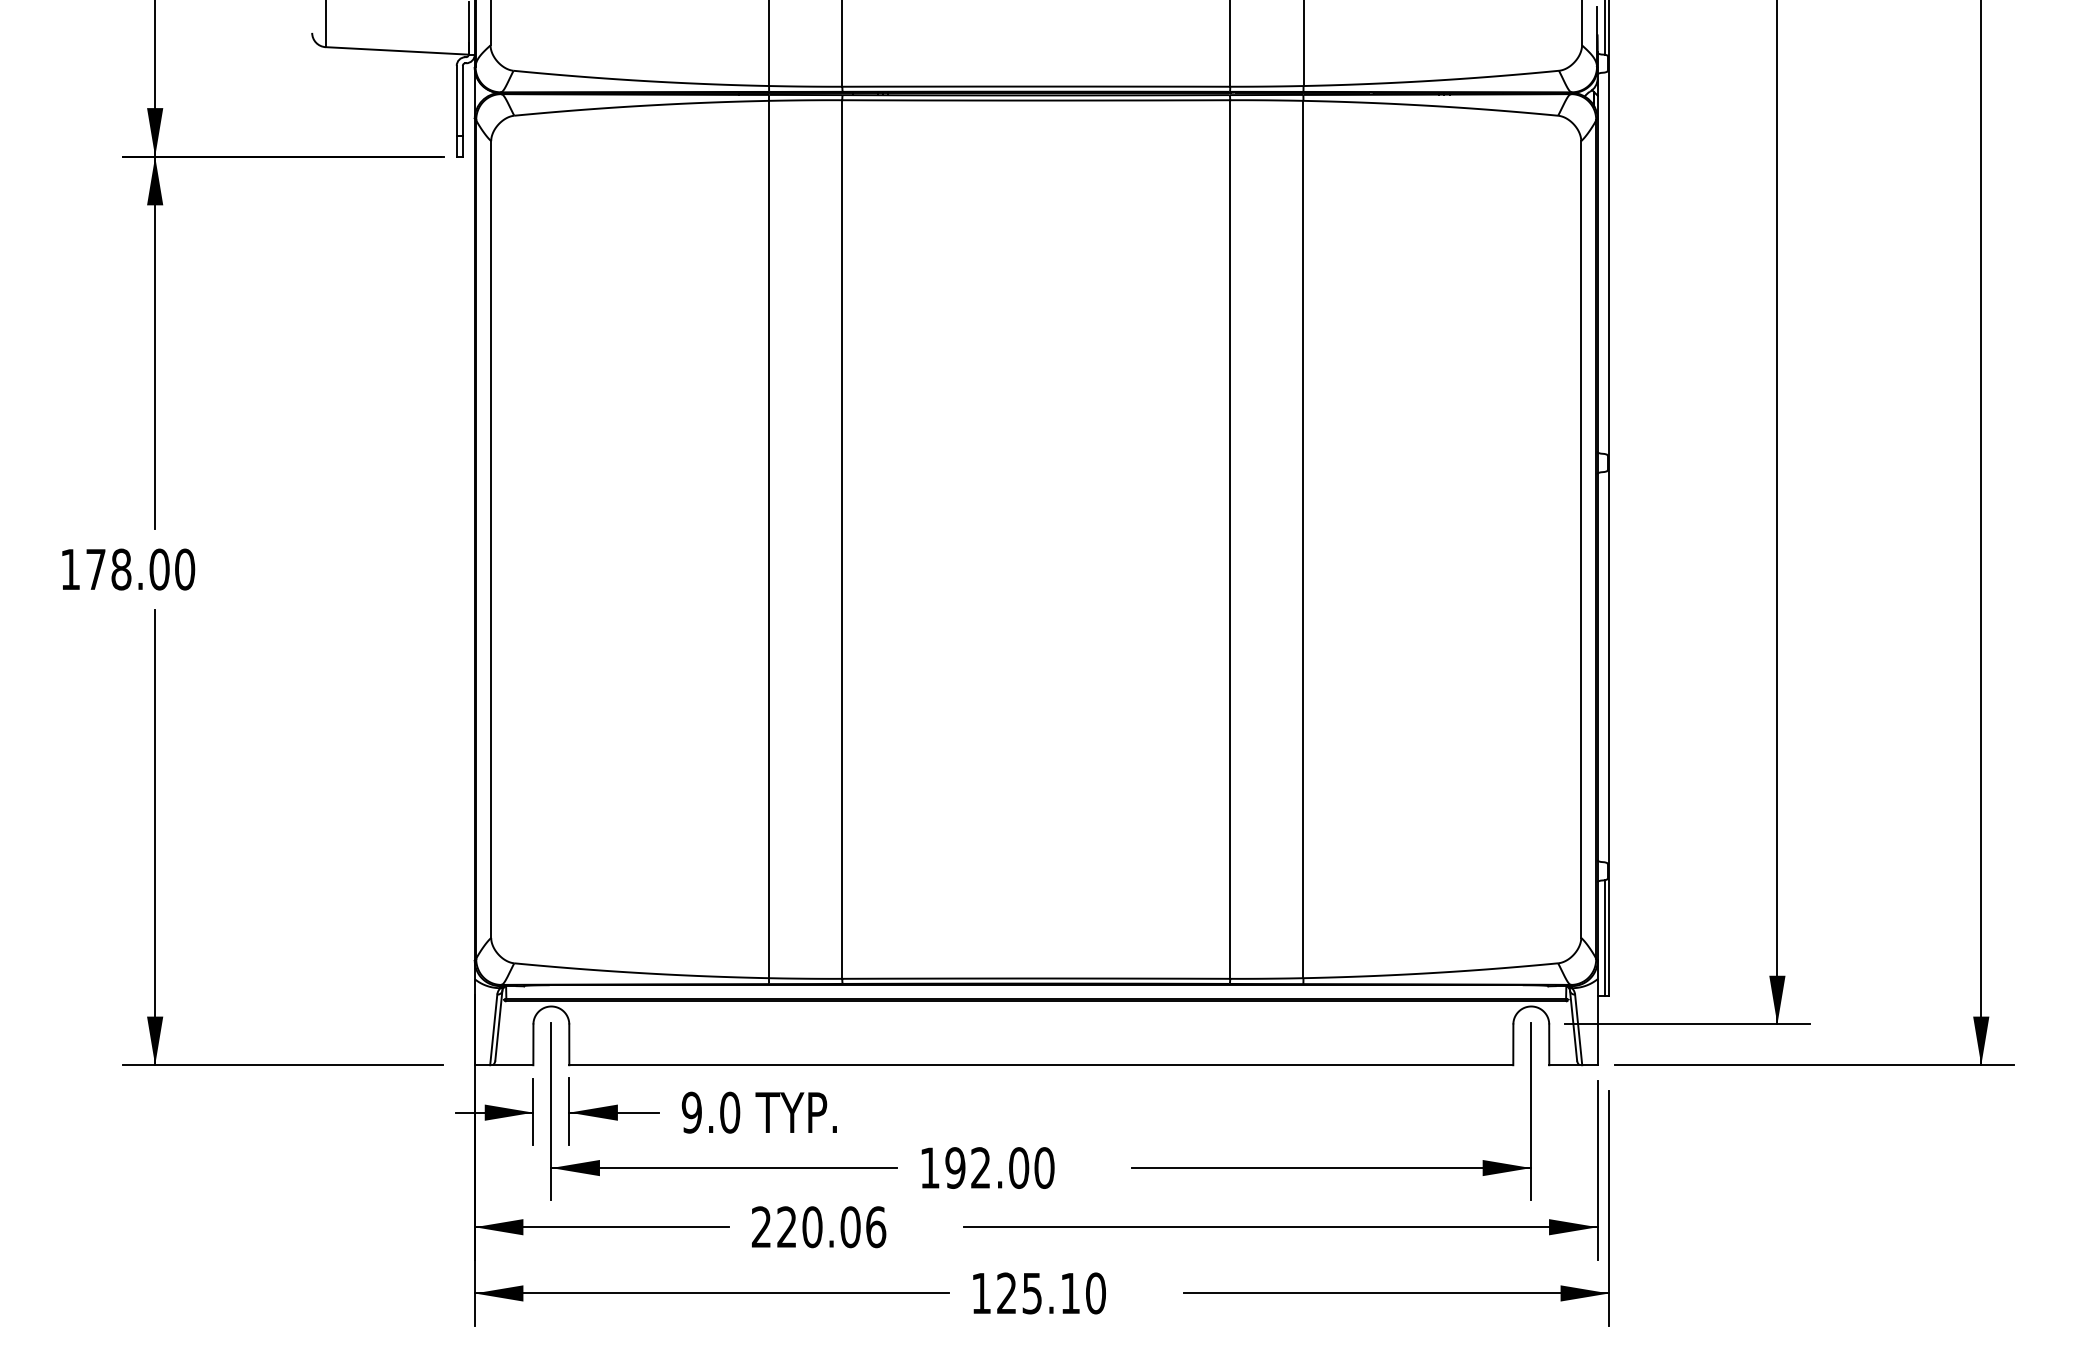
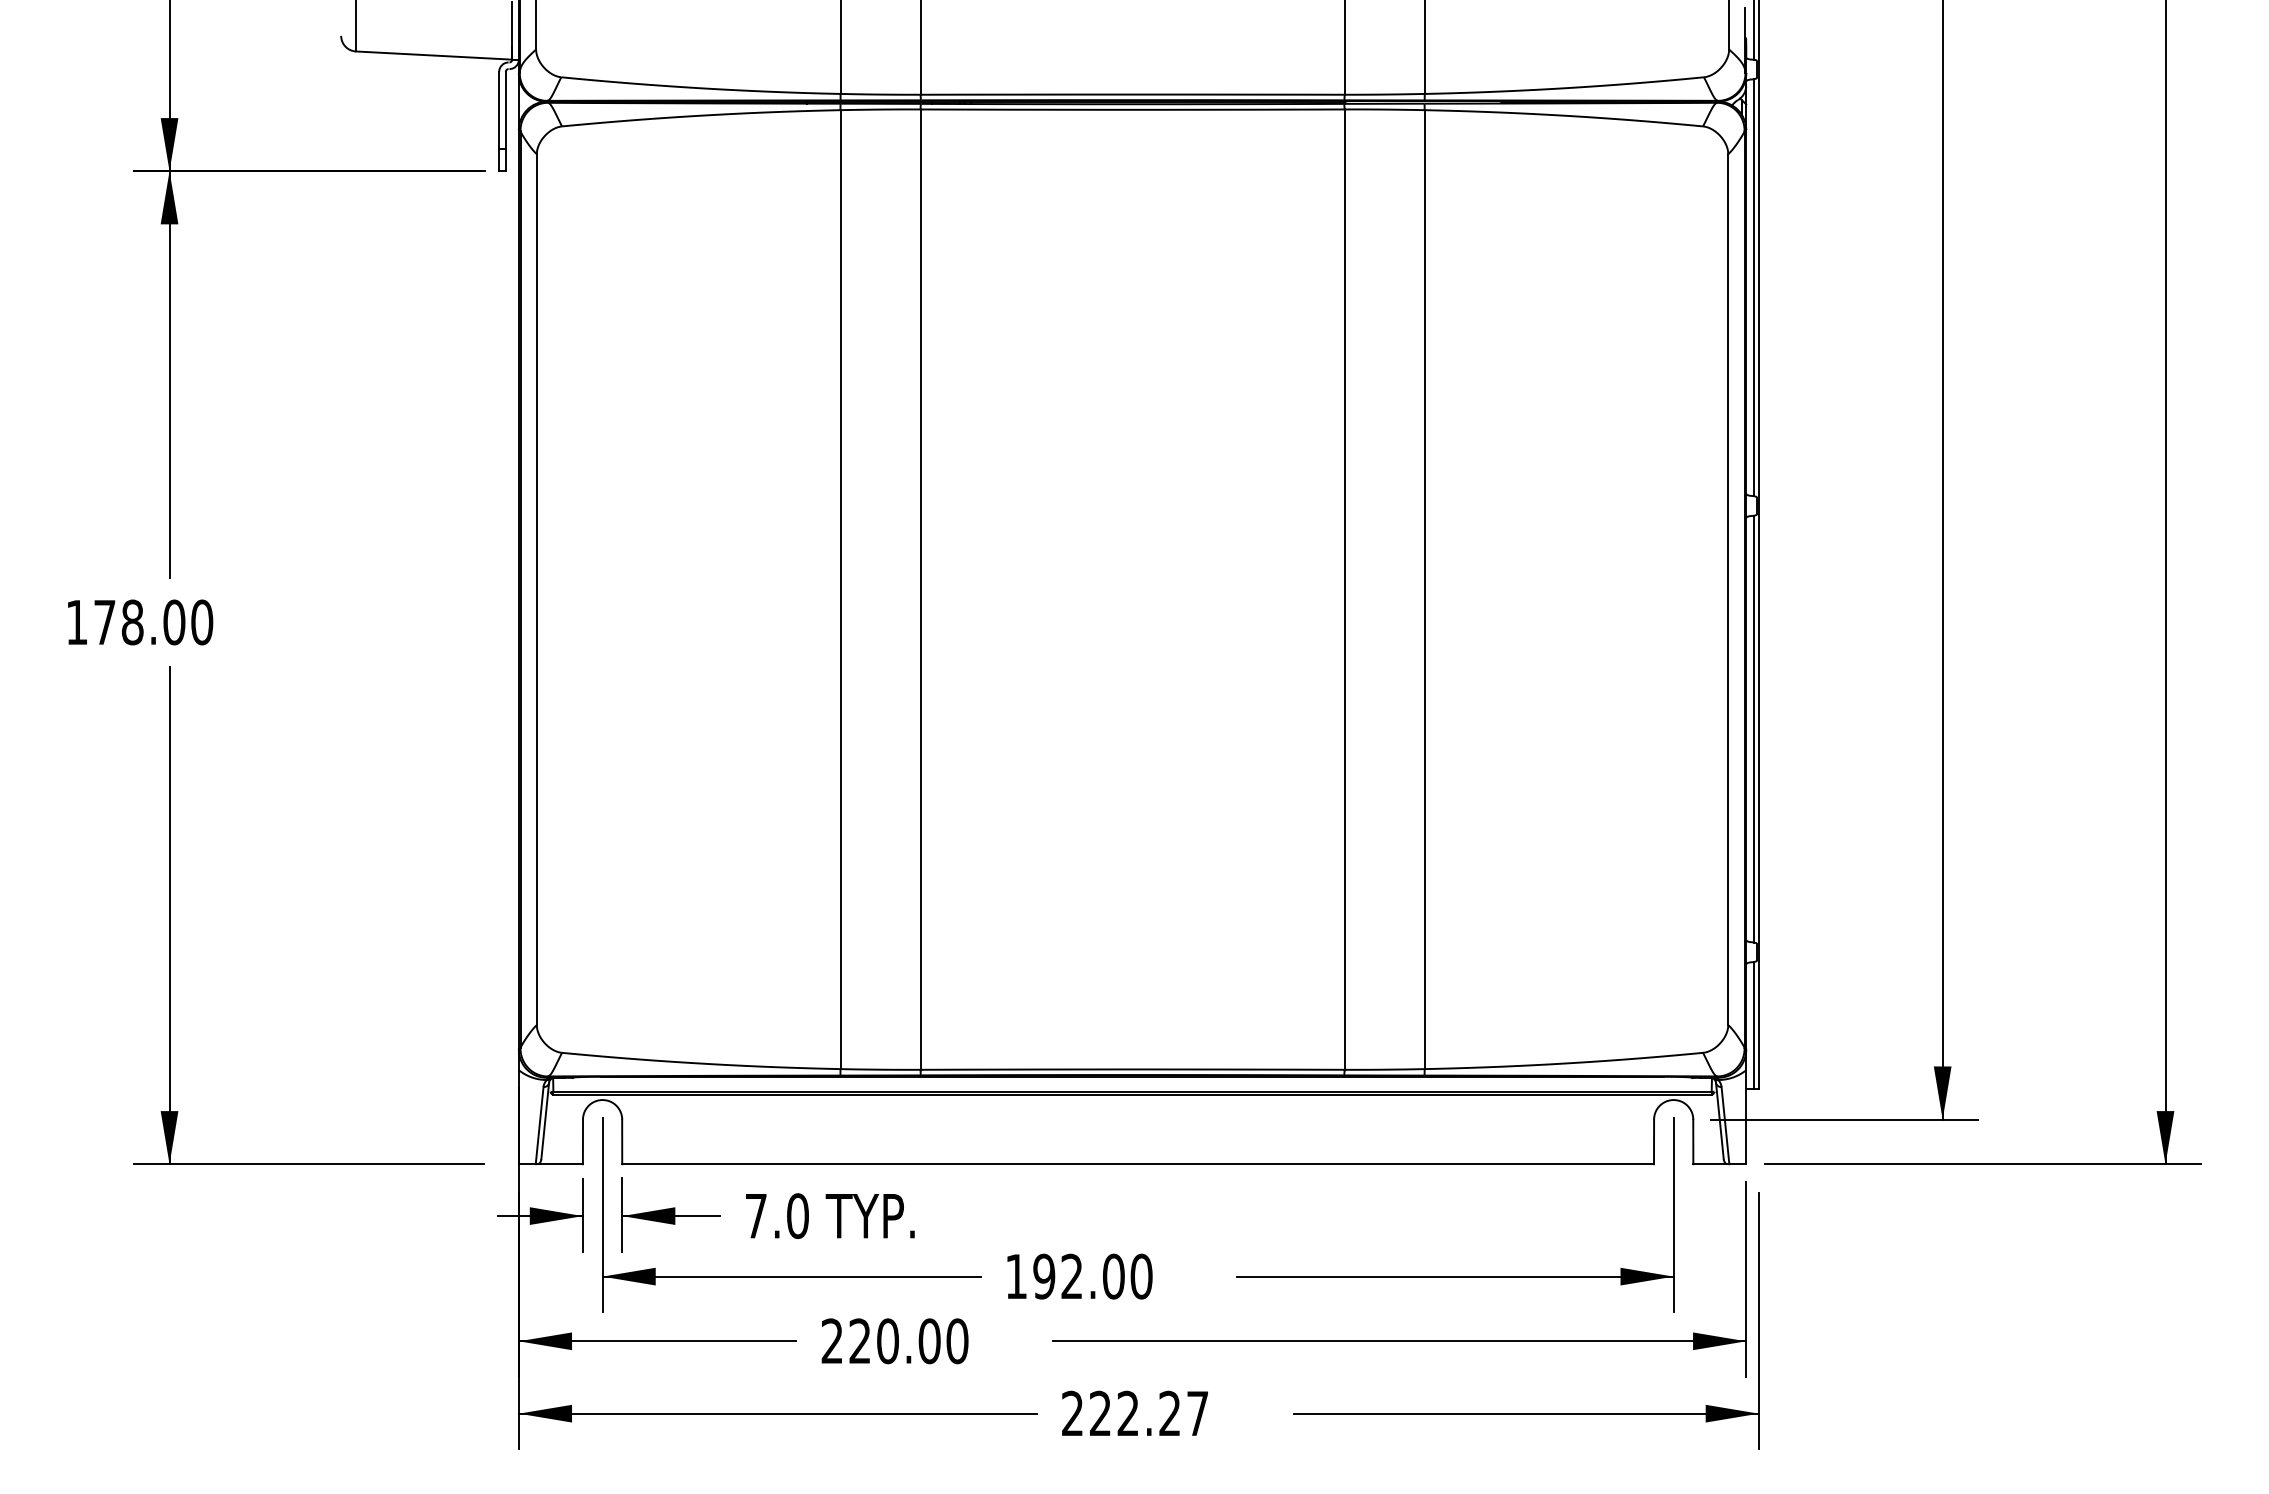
line: (1605, 263) -> (1754, 287), added
line: (1605, 666) -> (1754, 728), added
text: (692, 1112) -> (756, 1215), 9.0 -> 7.0
text: (876, 1227) -> (957, 1341), 220.06 -> 220.00
text: (1038, 1293) -> (1135, 1413), 125.10 -> 222.27

